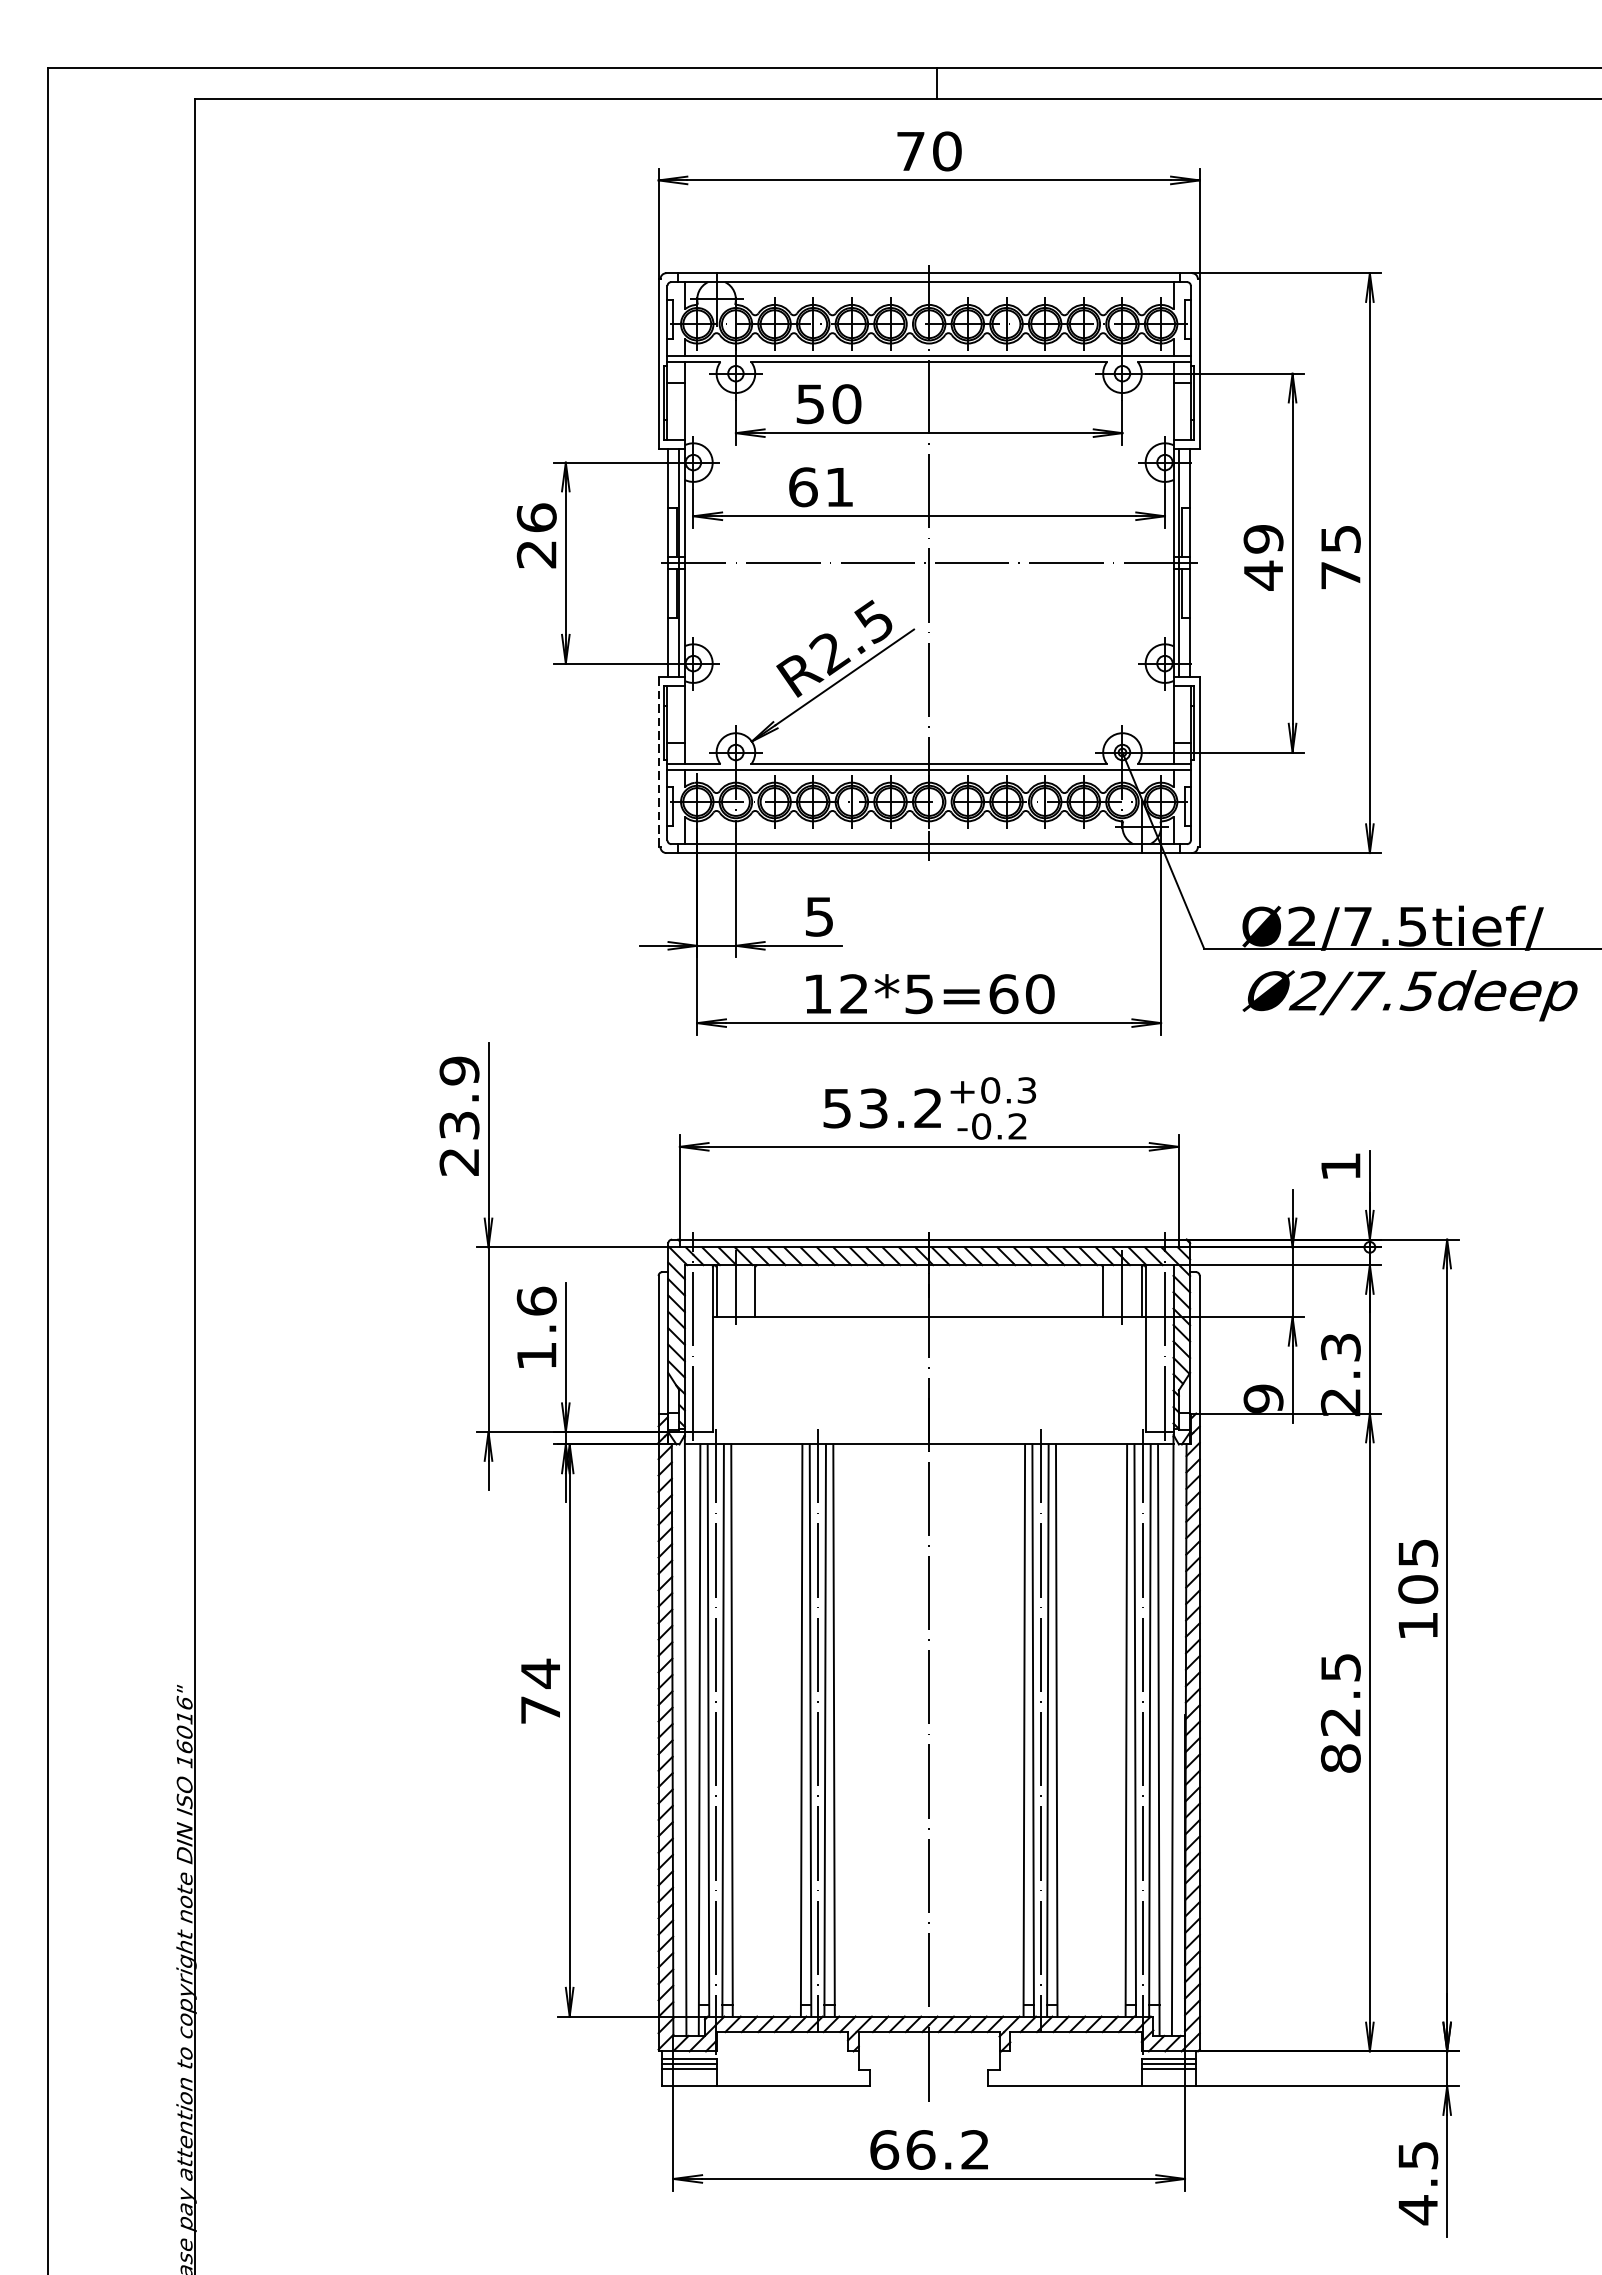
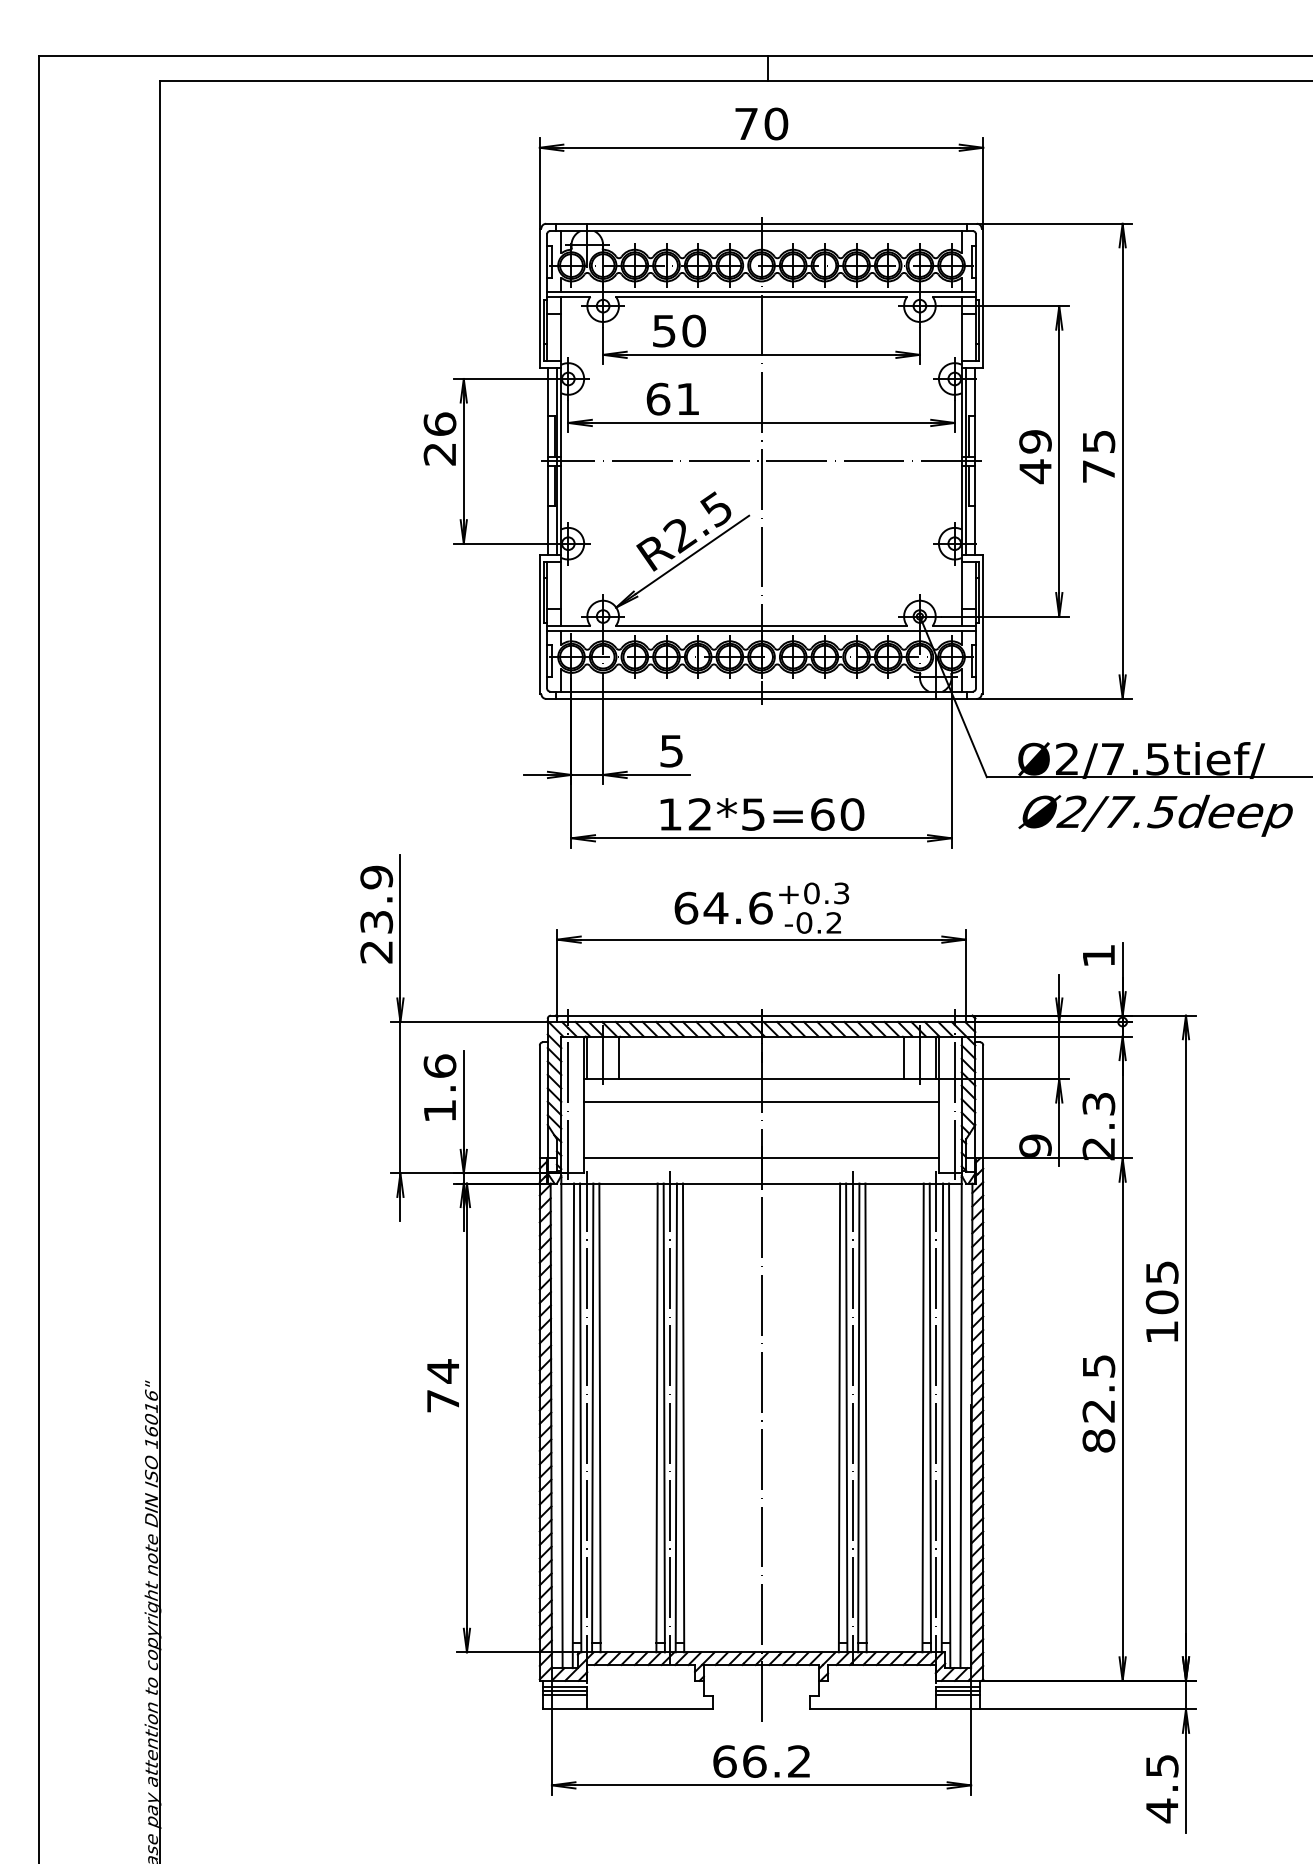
line: (658, 762) -> (539, 624), dashed -> solid
text: (882, 1107) -> (723, 907), 53.2 -> 64.6
line: (929, 1344) -> (761, 1101), added
line: (929, 1413) -> (761, 1158), added

